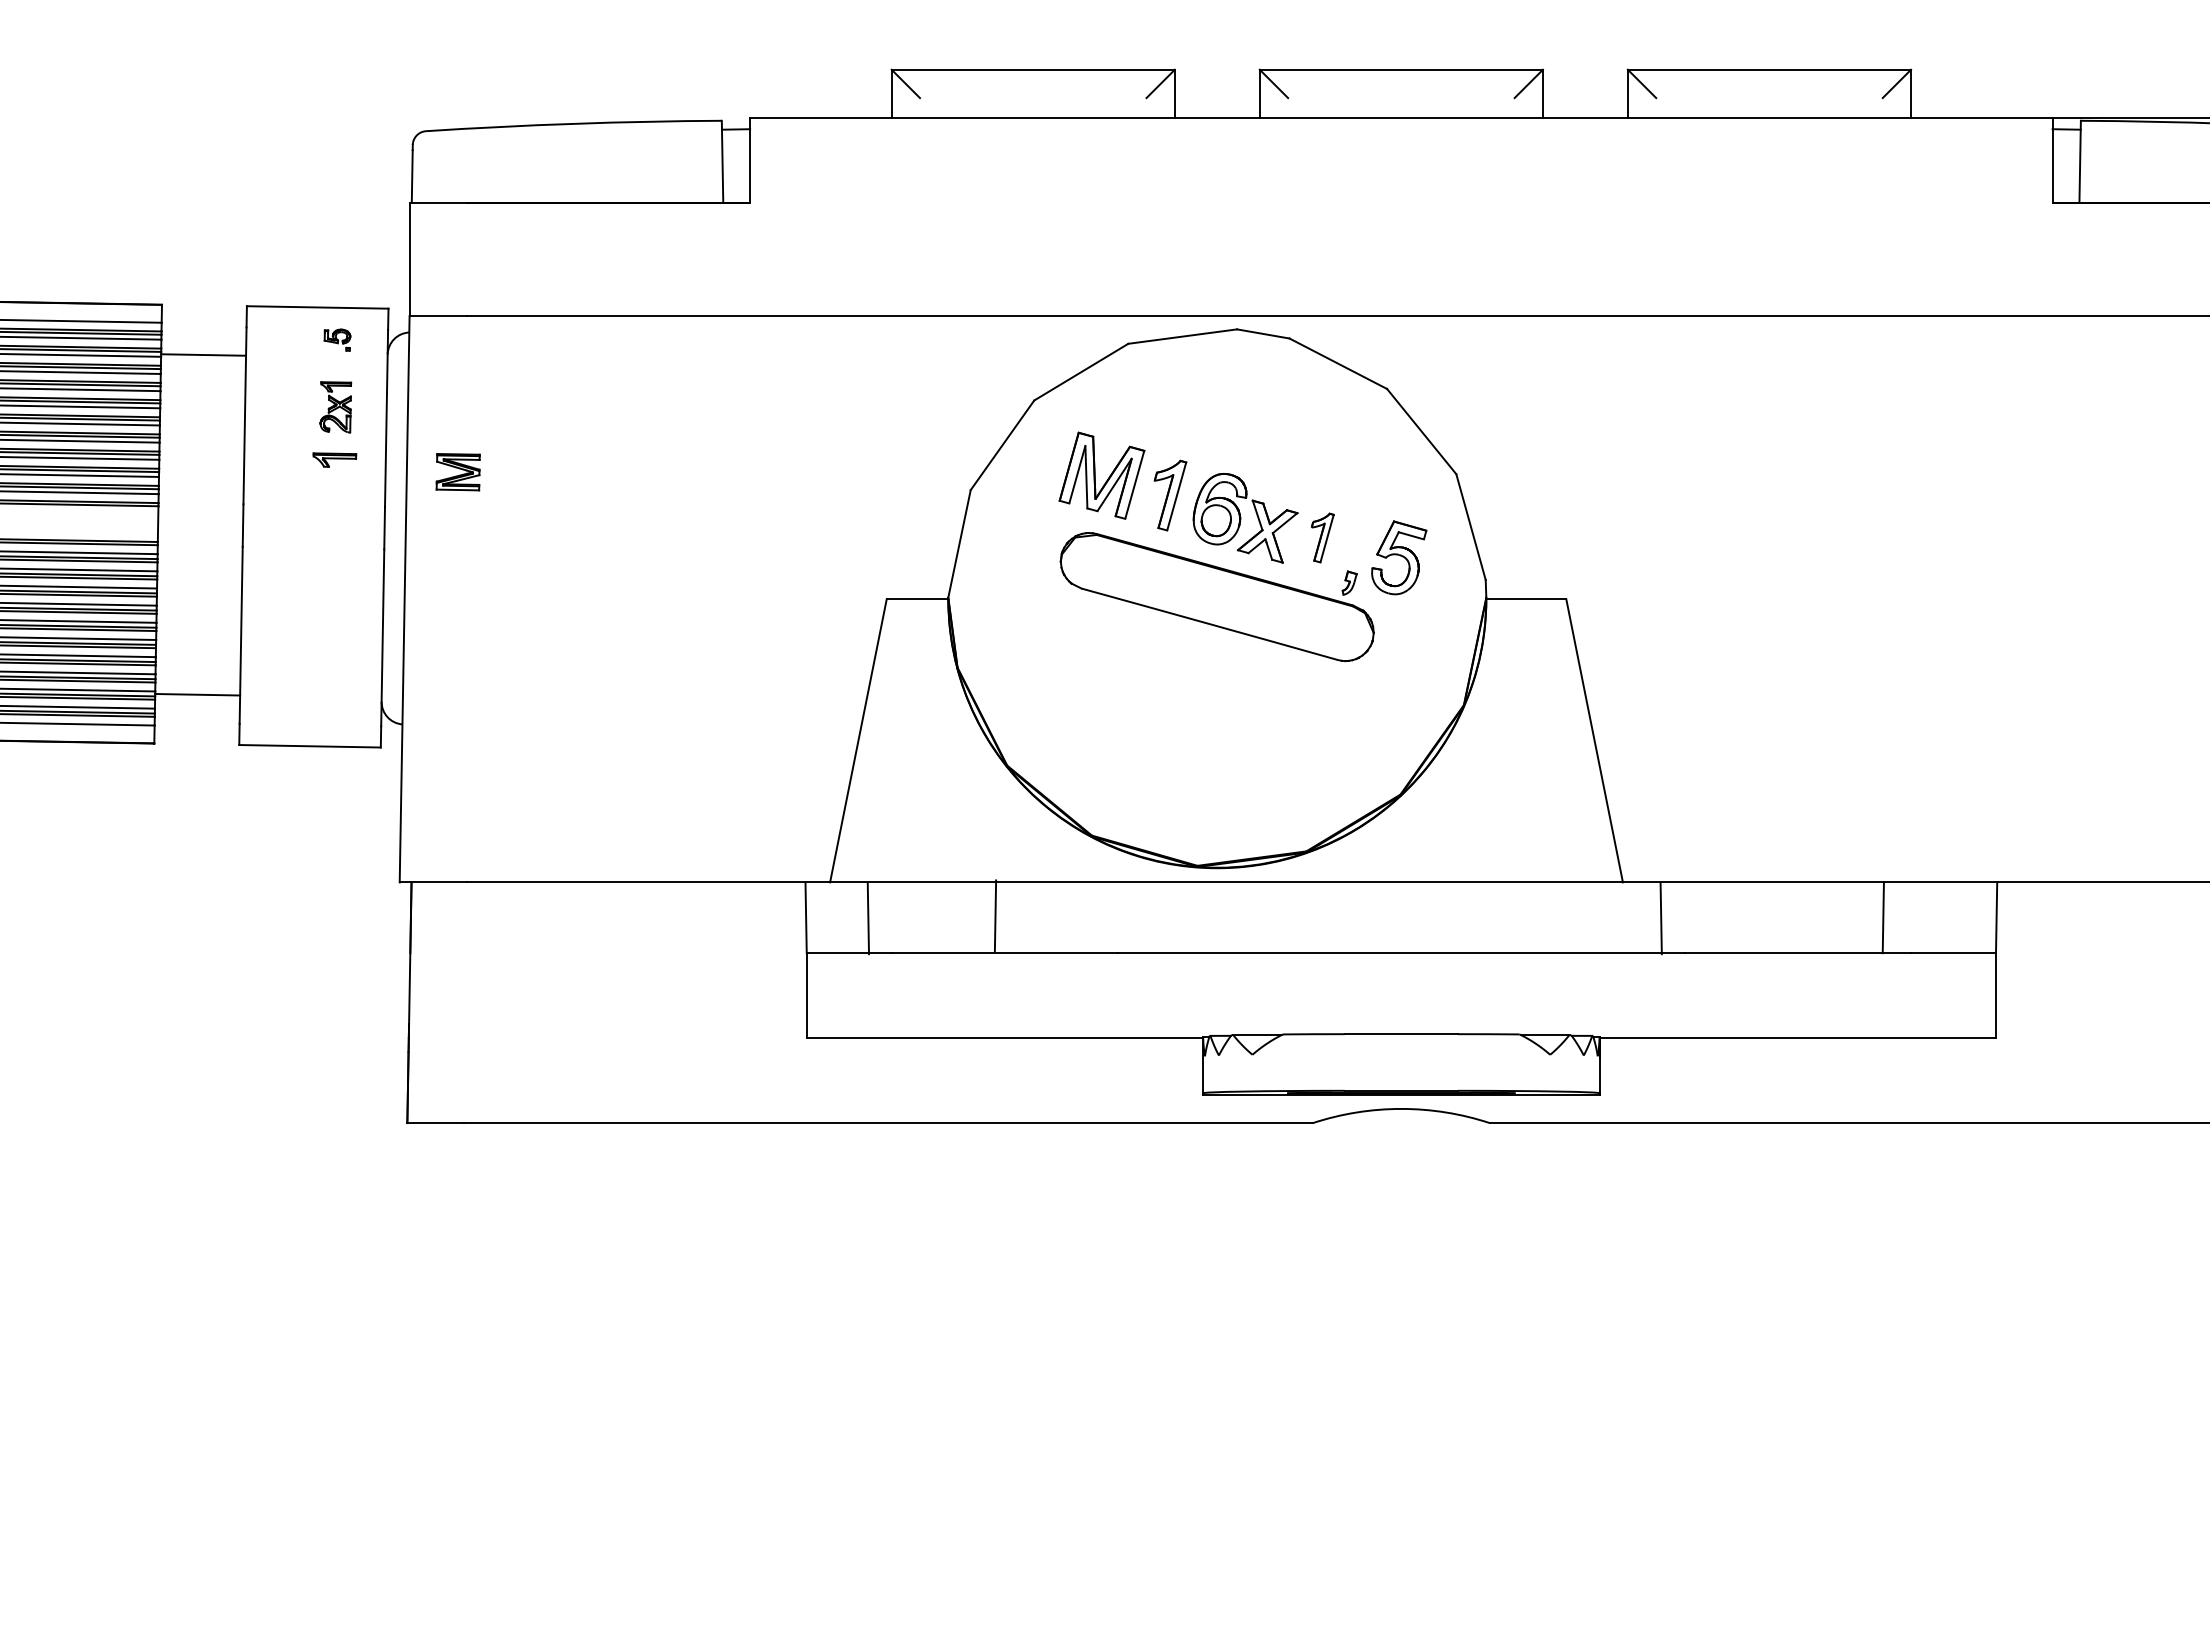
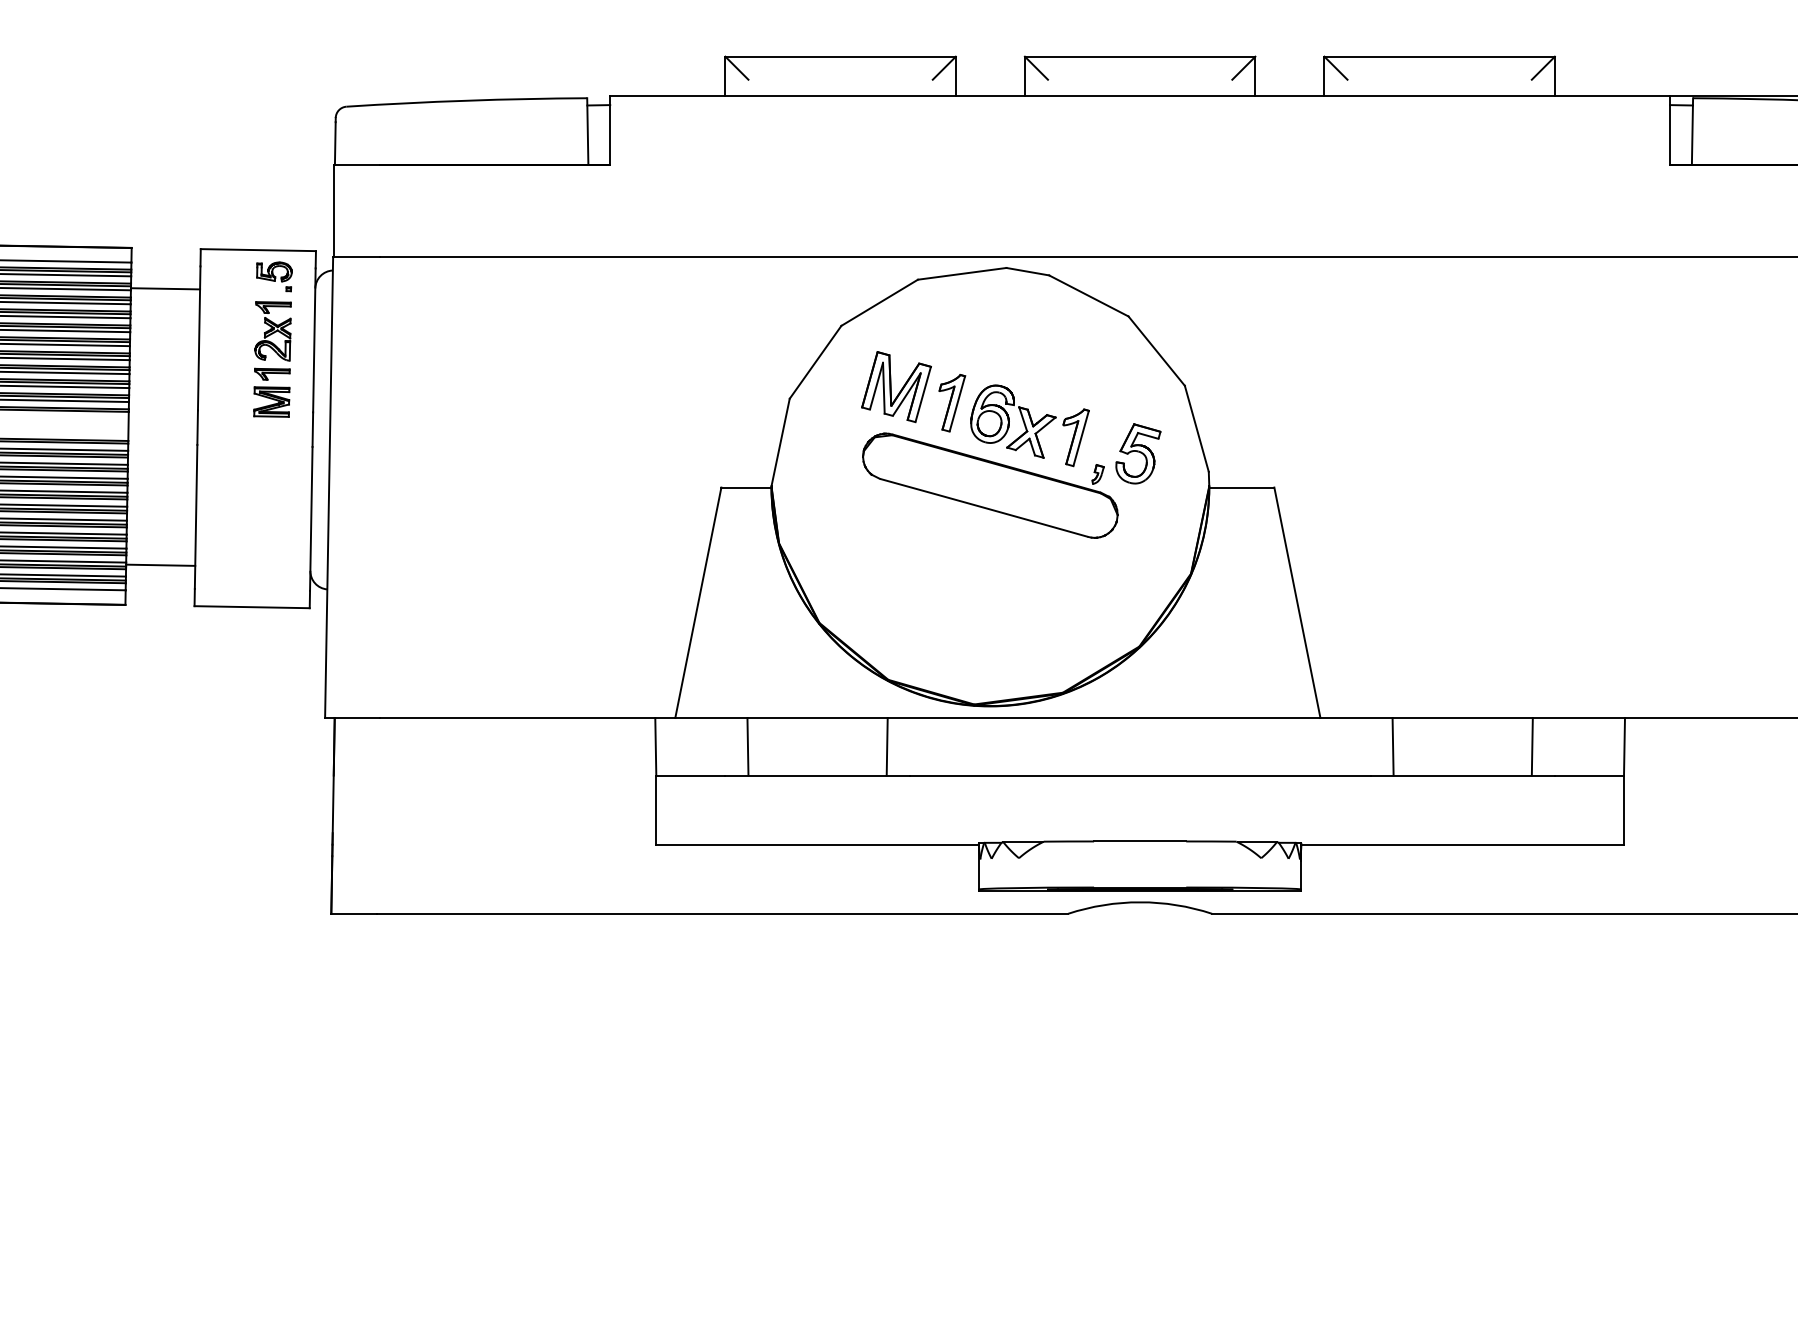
part: (337, 339) -> (274, 276), size x1.67
part: (335, 407) -> (272, 331), size x1.43
part: (457, 472) -> (271, 402), moved
part: (1322, 537) -> (1075, 437), size x1.43
line: (995, 915) -> (887, 746), moved
line: (868, 918) -> (748, 746), moved
line: (1660, 918) -> (1392, 746), moved

